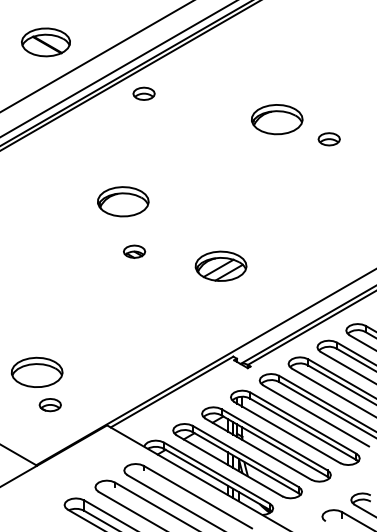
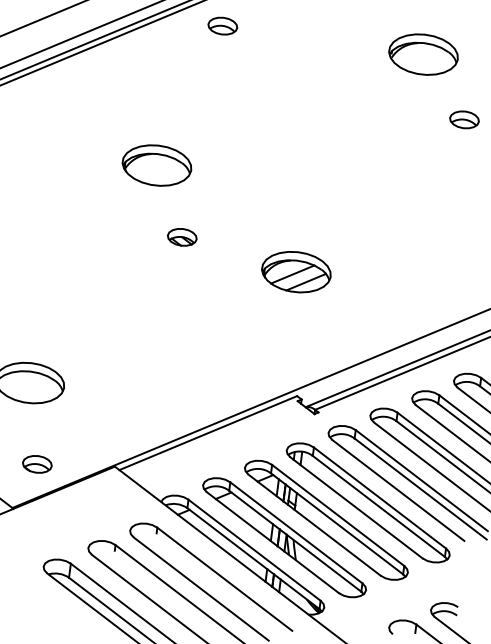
part: (277, 119) -> (423, 54), moved
part: (123, 201) -> (157, 165), moved
part: (49, 405) -> (36, 464), moved

